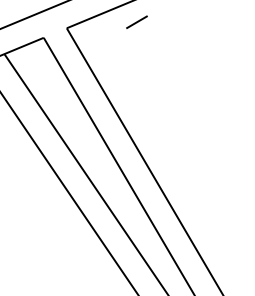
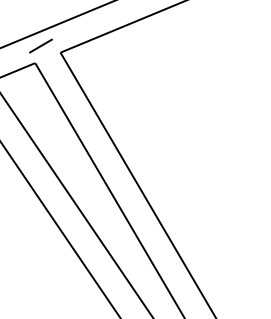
line: (136, 21) -> (40, 45), moved

